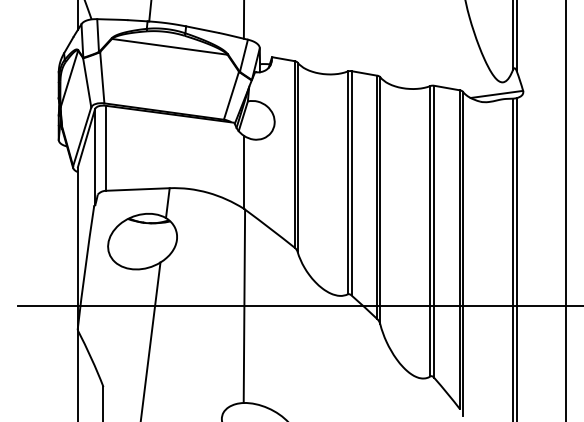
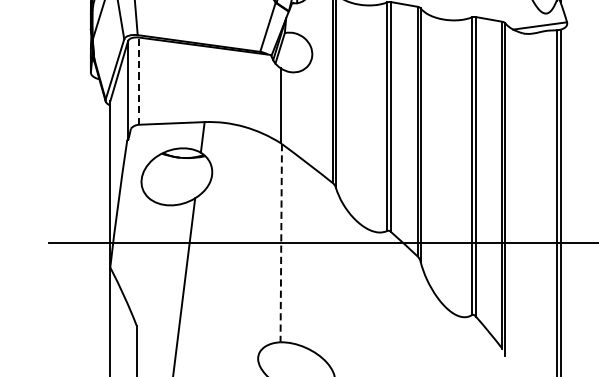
line: (105, 148) -> (138, 81), solid -> dashed
line: (244, 306) -> (281, 243), solid -> dashed

